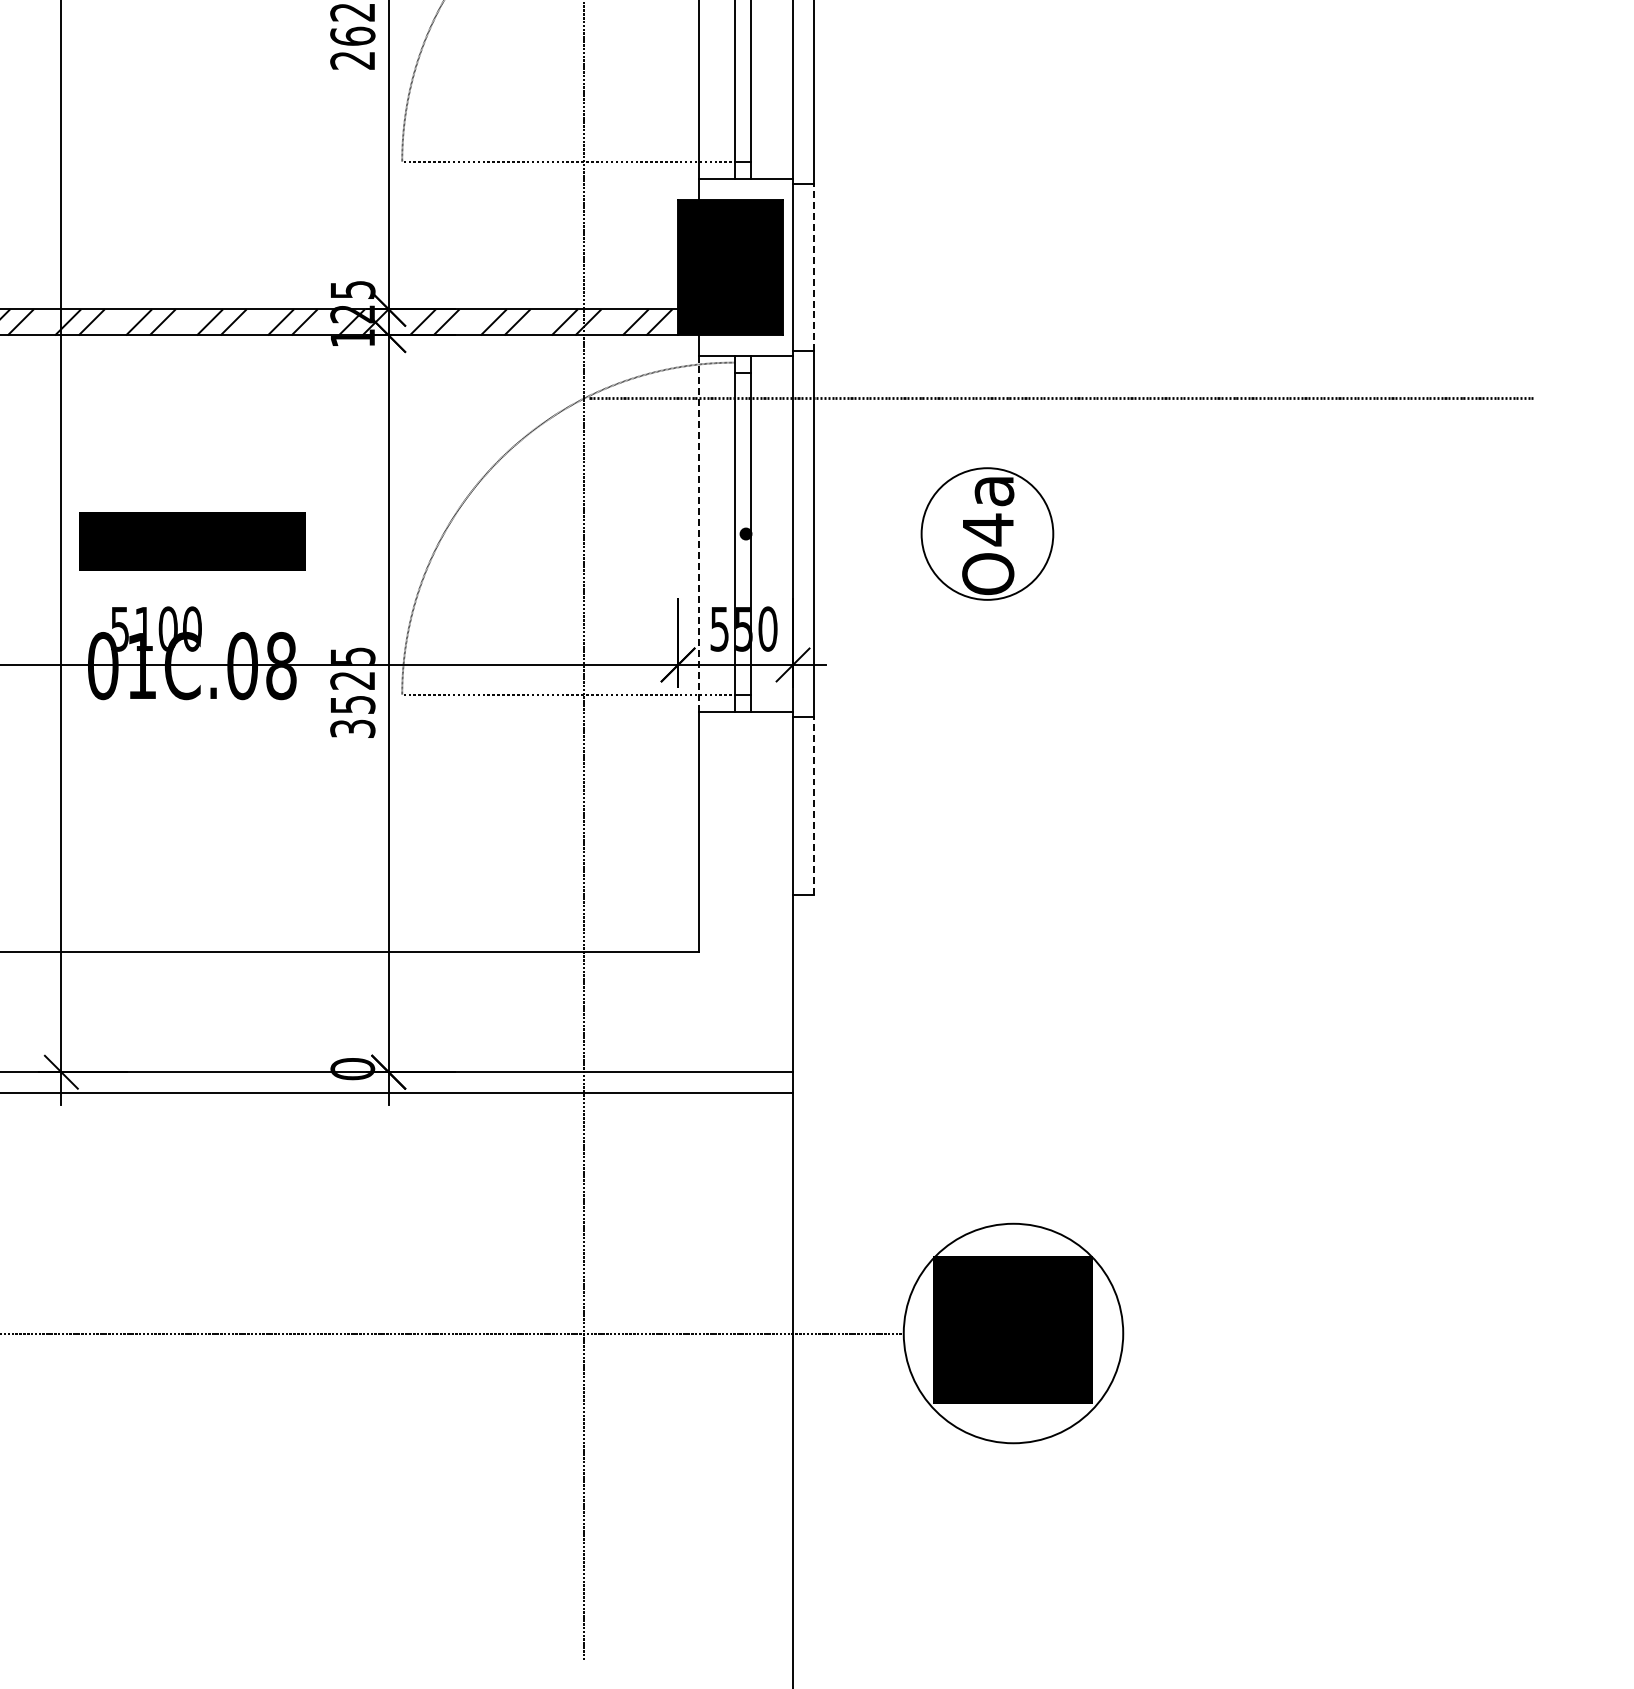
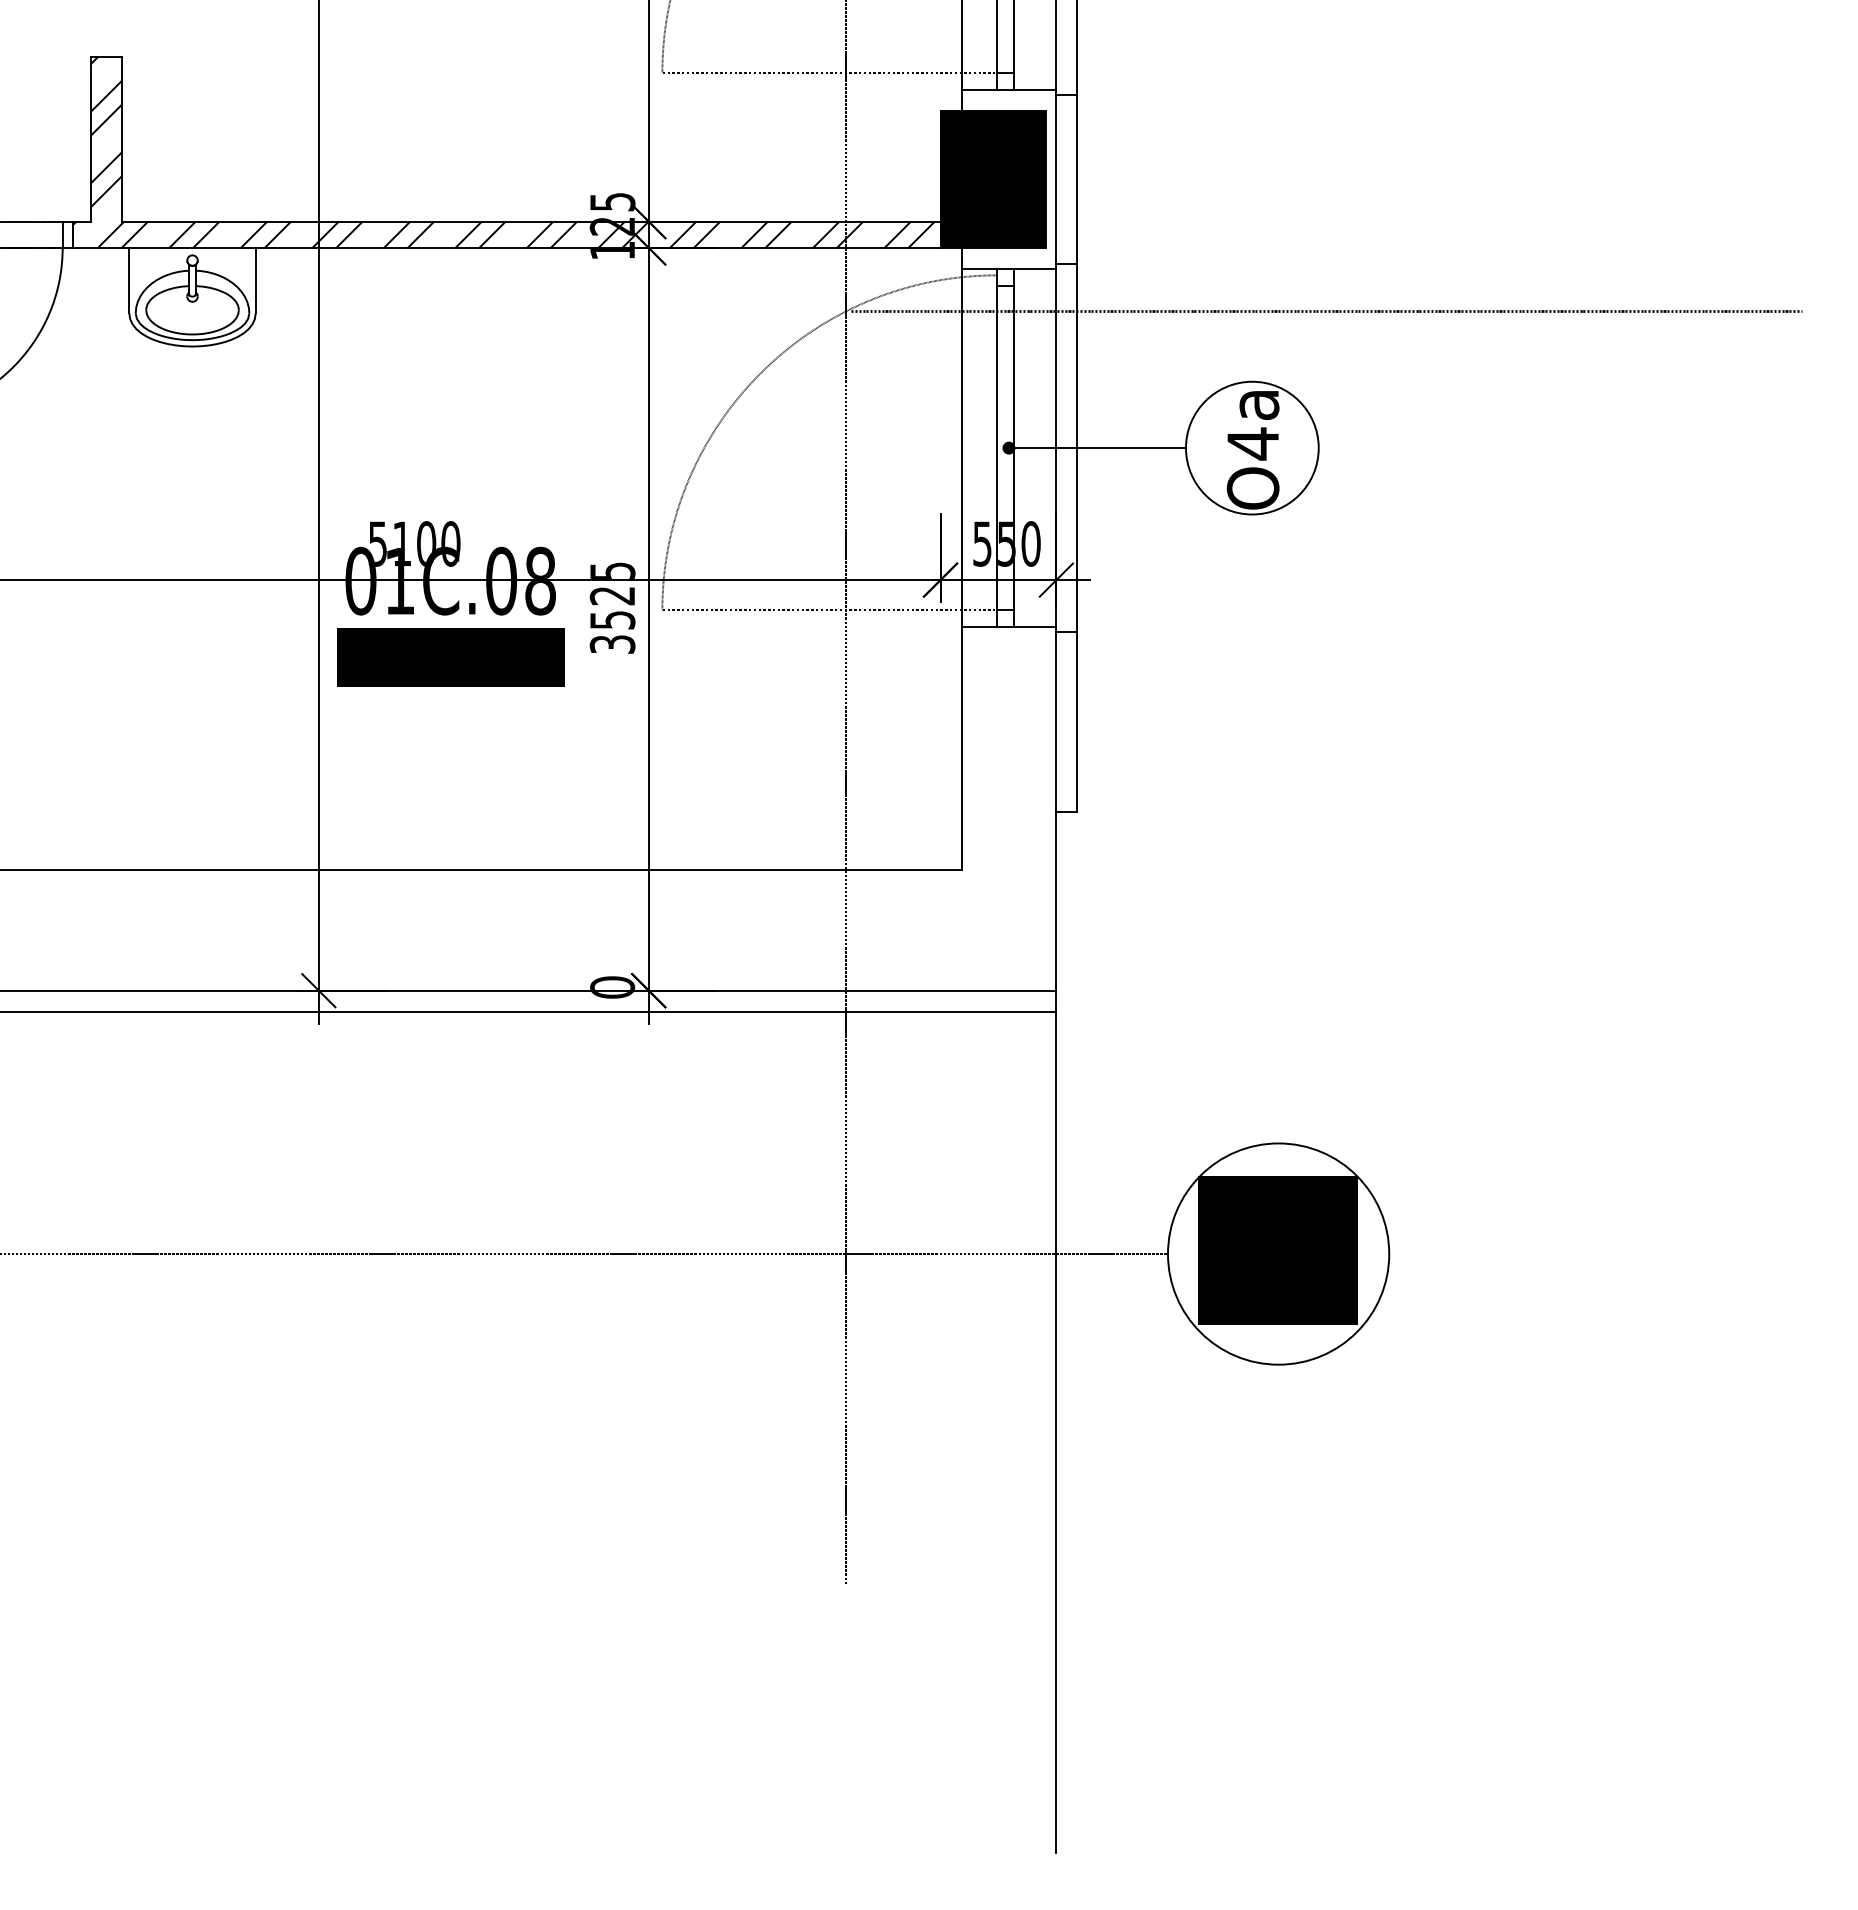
line: (813, 266) -> (1077, 178), dashed -> solid
line: (698, 533) -> (961, 447), dashed -> solid
line: (833, 534) -> (1097, 448), added
text: (192, 541) -> (450, 657), moved
line: (813, 806) -> (1077, 722), dashed -> solid

